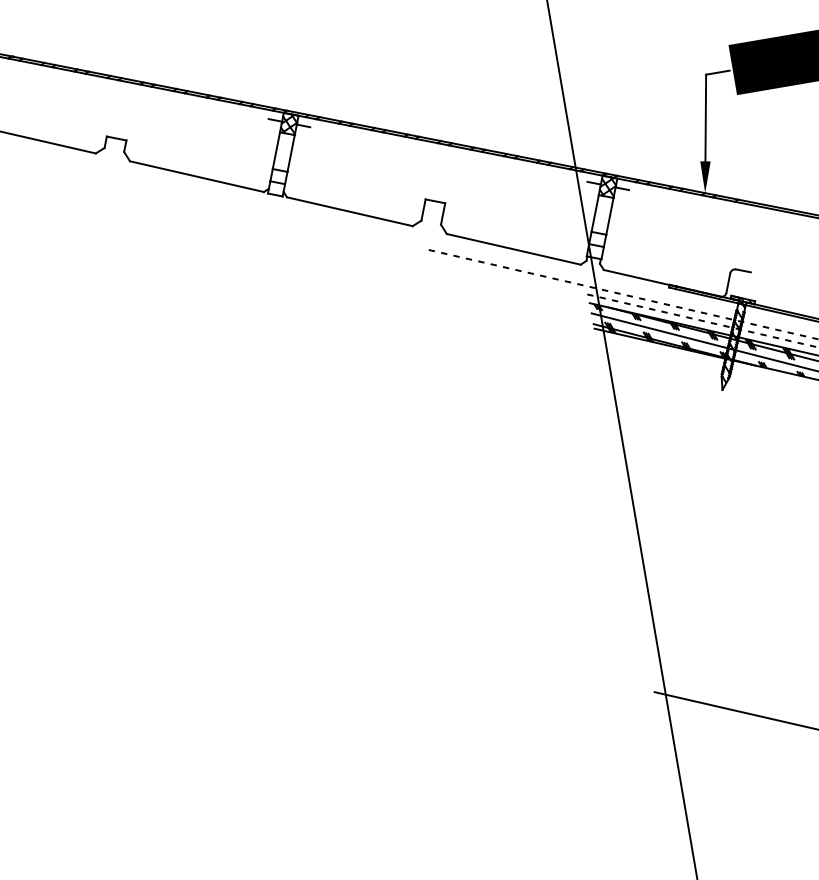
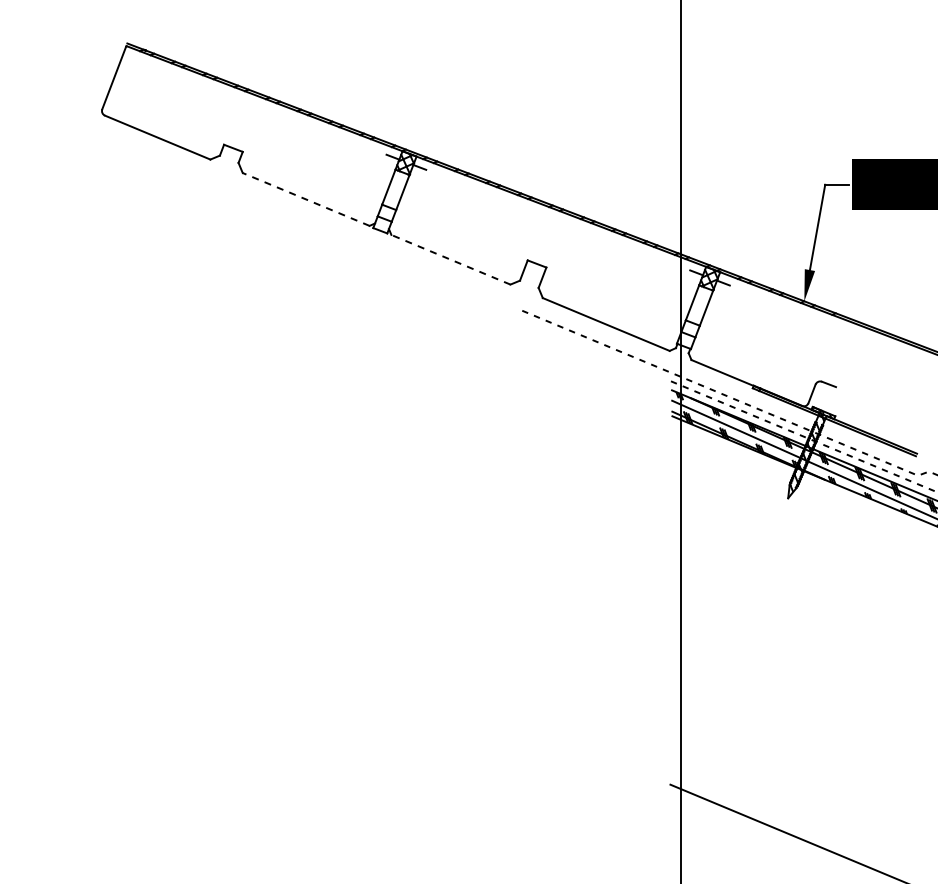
line: (197, 176) -> (306, 199), solid -> dashed
line: (349, 211) -> (450, 259), solid -> dashed

